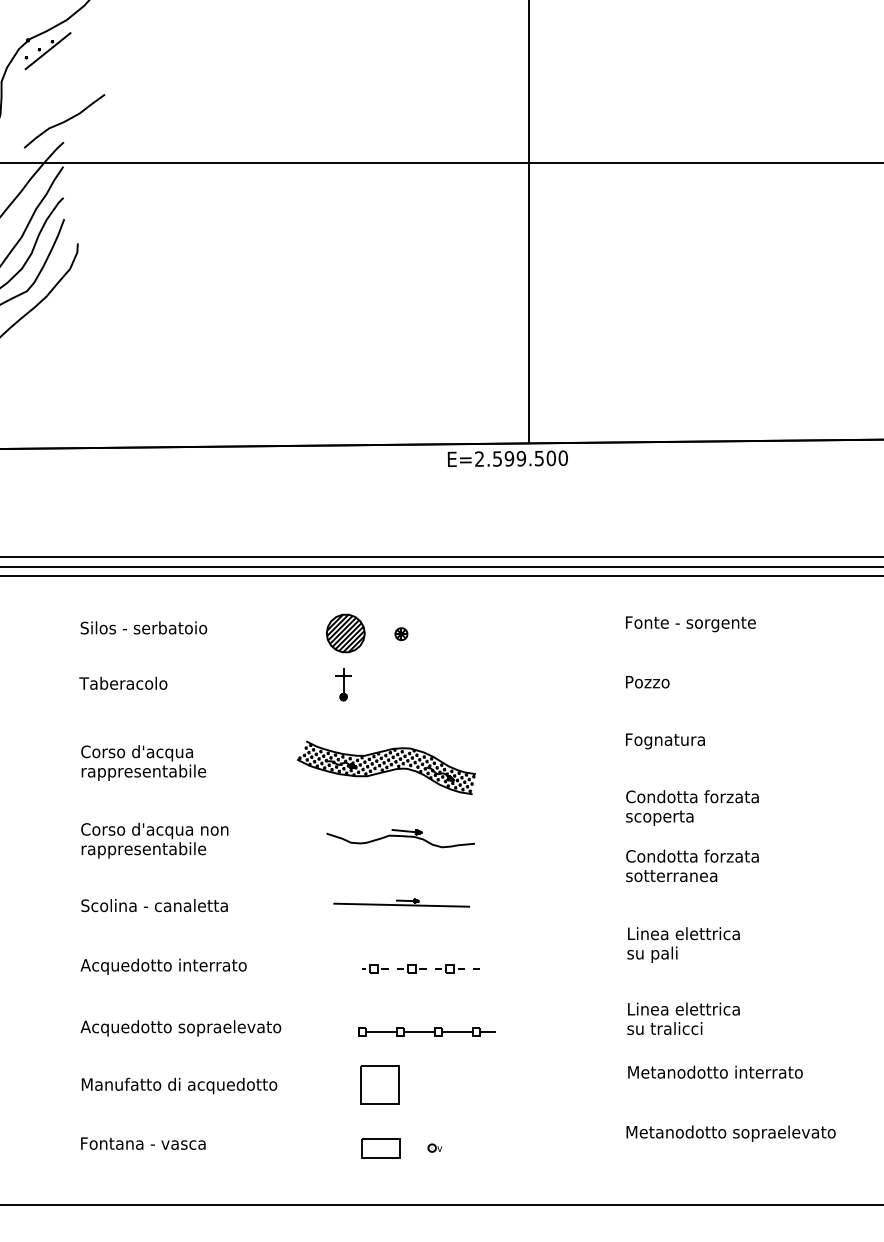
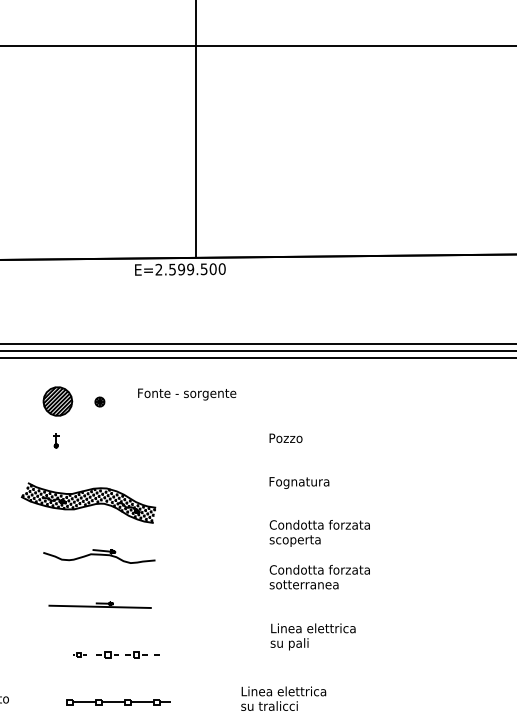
text: (690, 624) -> (186, 394), moved
part: (343, 684) -> (56, 440), size x0.6
part: (375, 968) -> (80, 654), size x0.7
text: (683, 1018) -> (283, 698), moved

